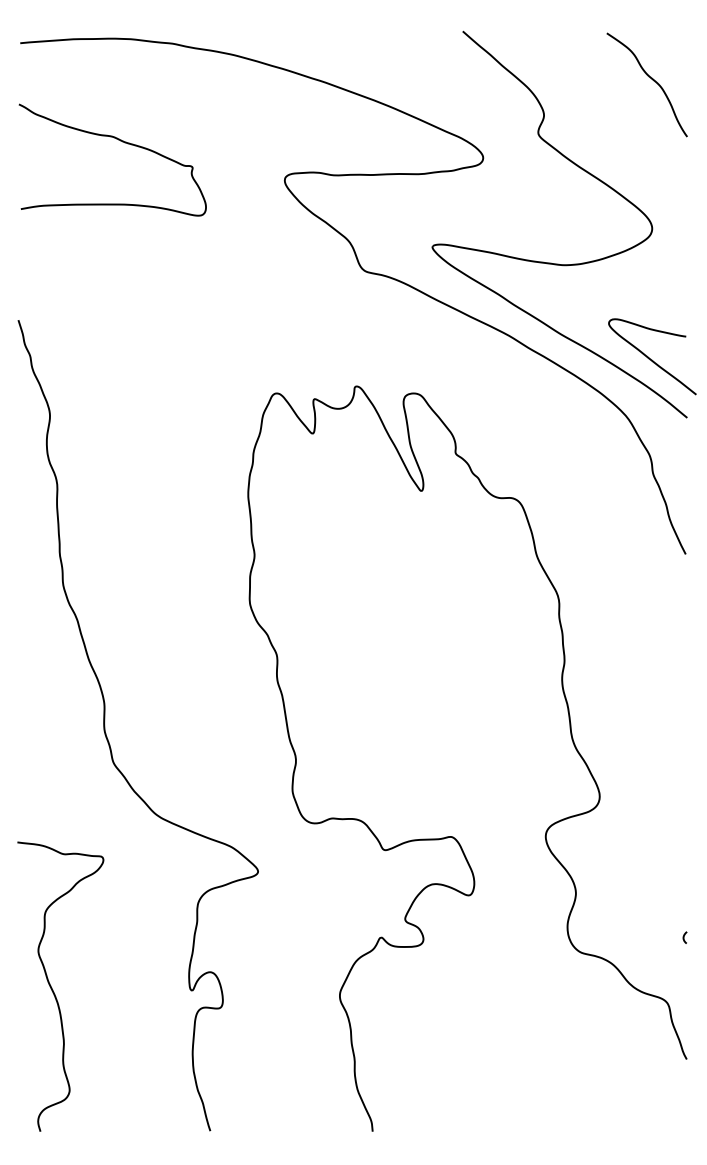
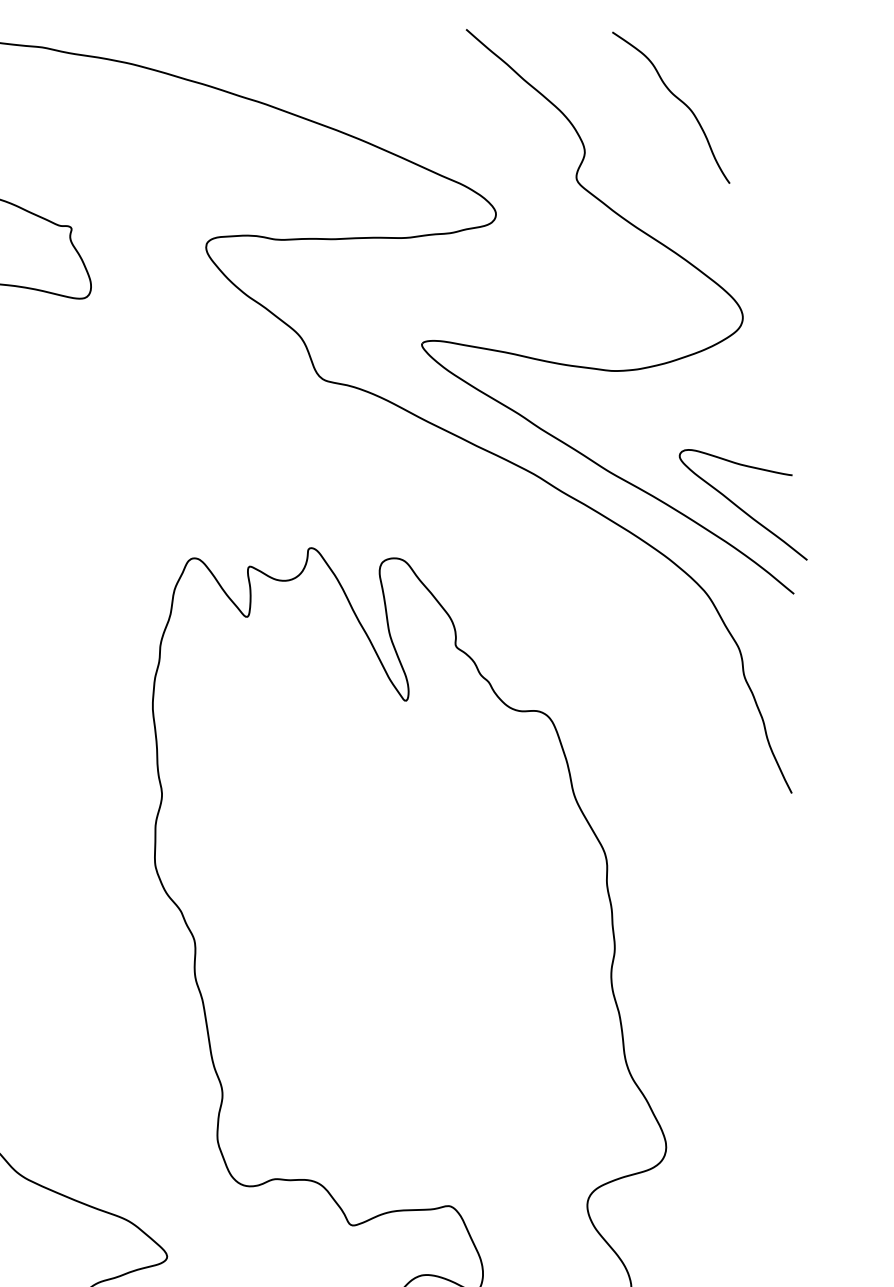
curve: (651, 79) -> (677, 99), moved

